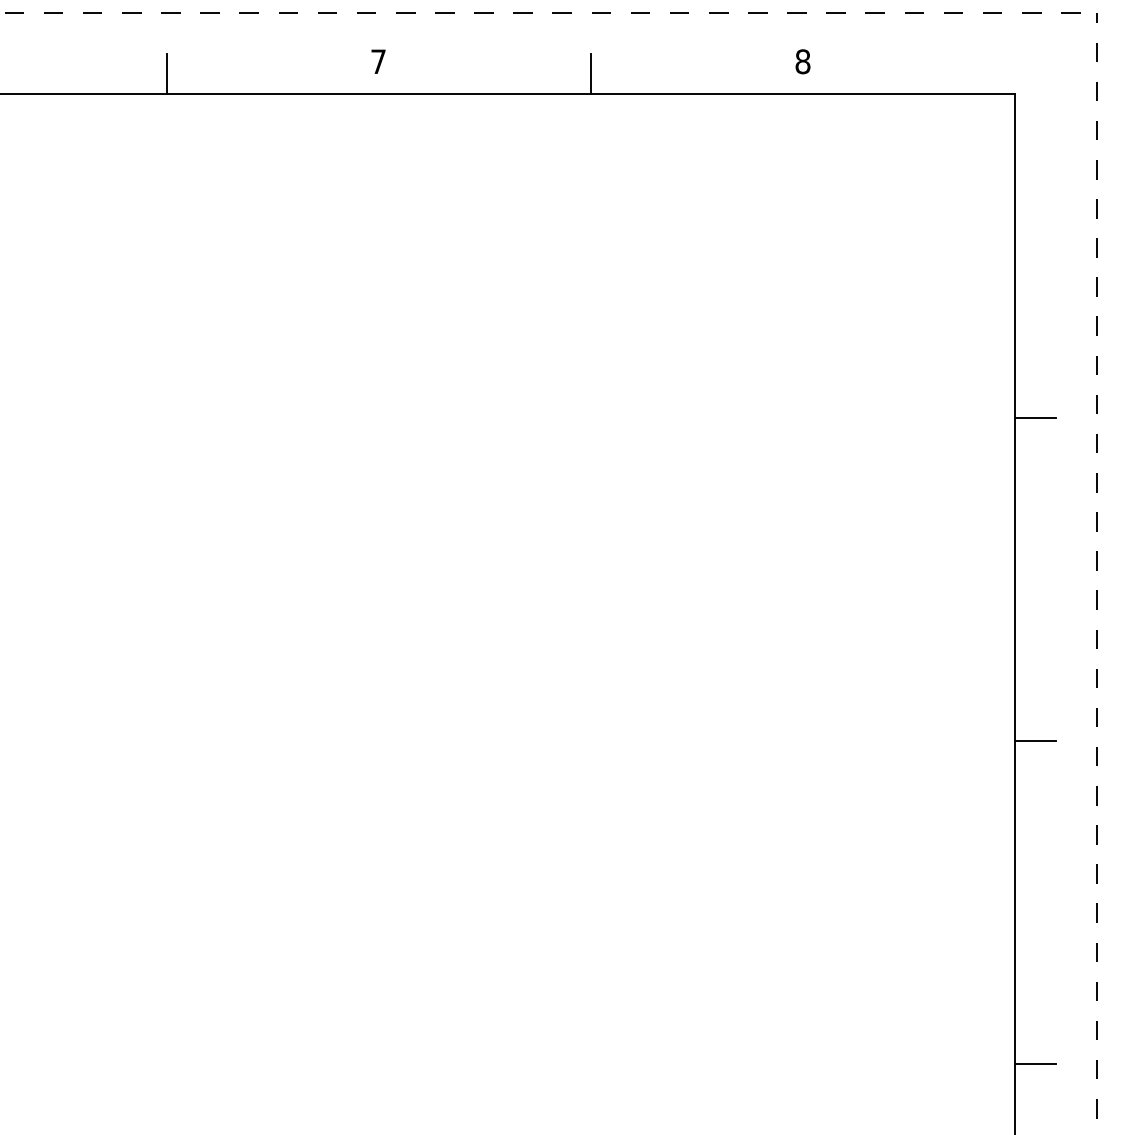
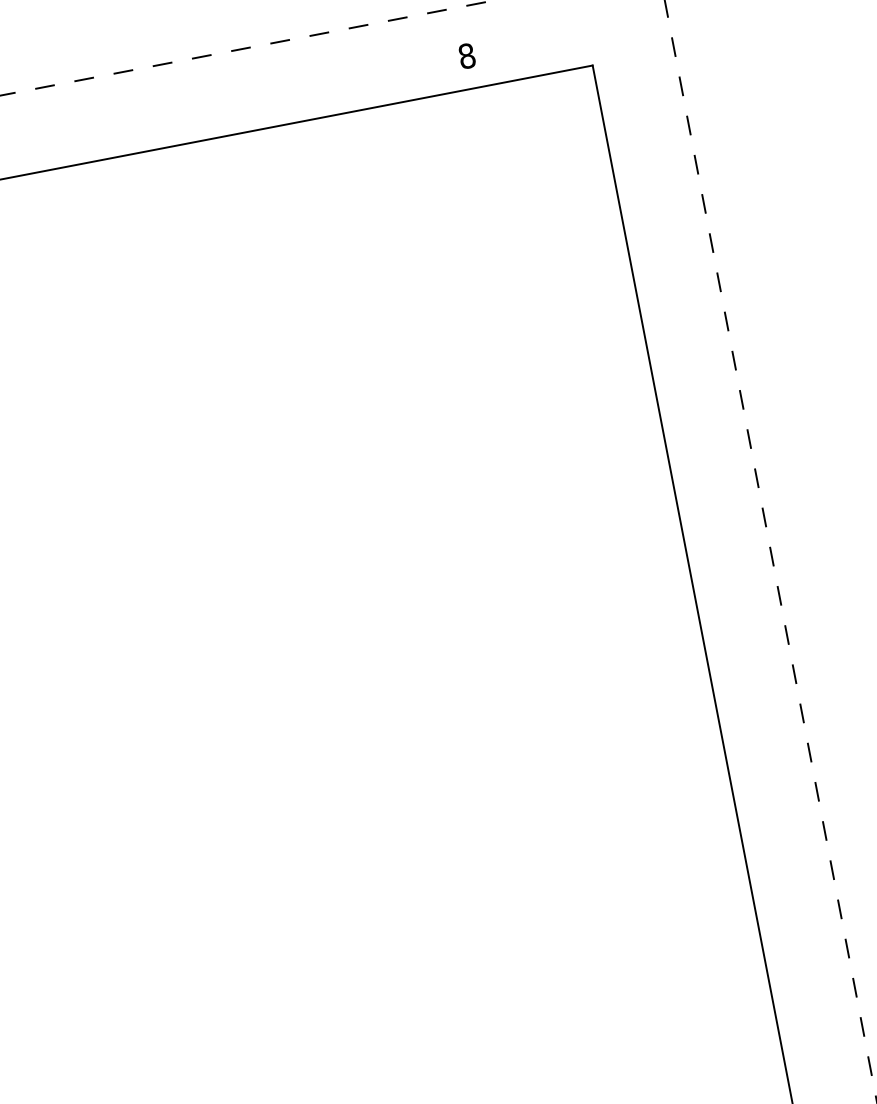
text: (802, 61) -> (466, 55), moved
line: (591, 73) -> (164, 126), removed
line: (1035, 417) -> (675, 385), removed
line: (1035, 740) -> (737, 709), removed
line: (1035, 1064) -> (800, 1033), removed

